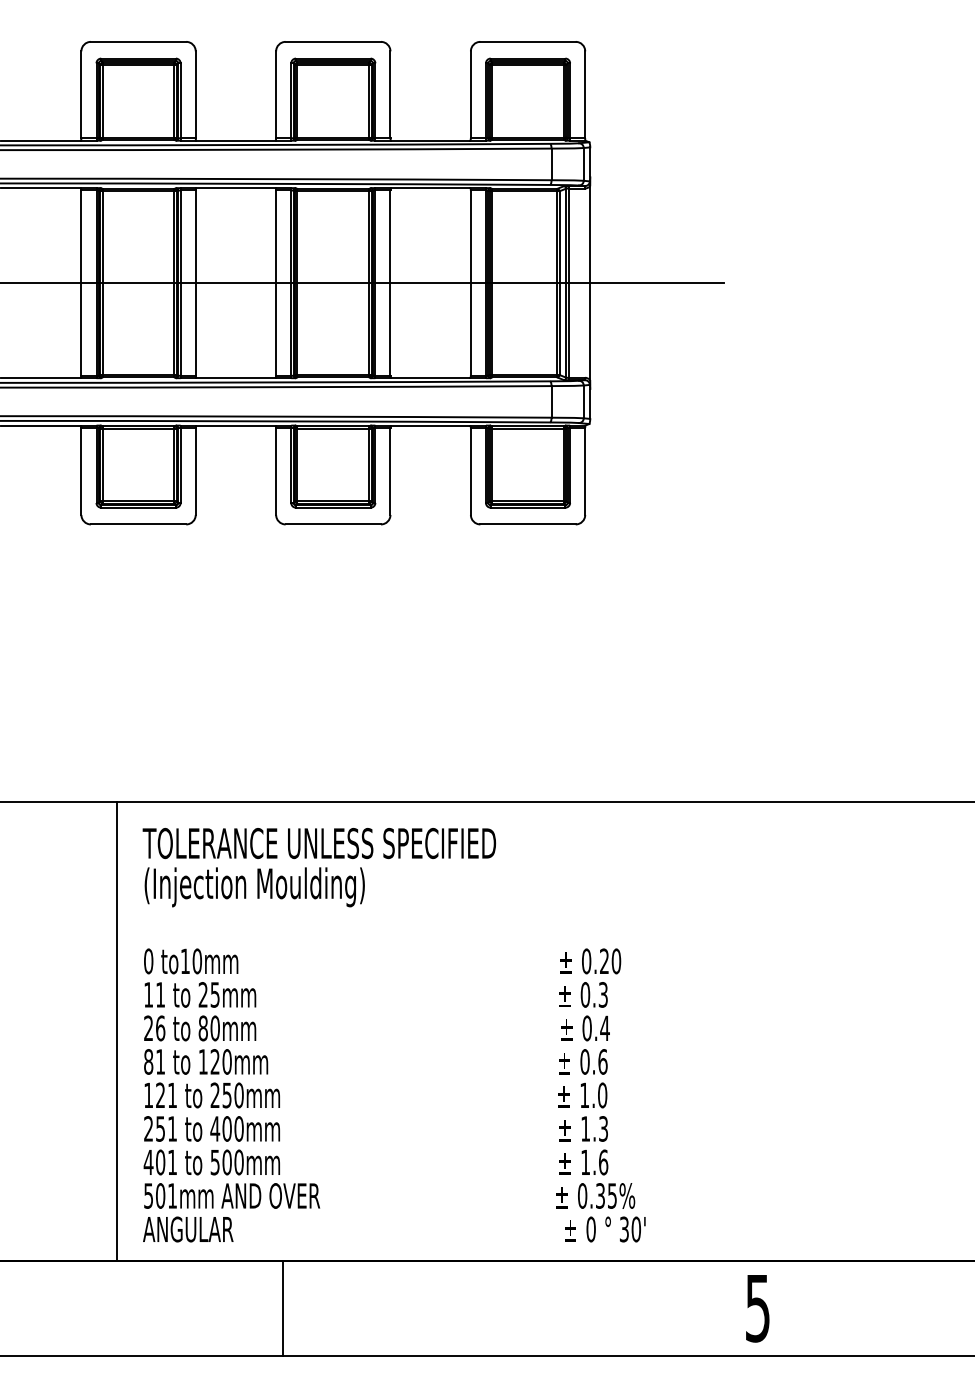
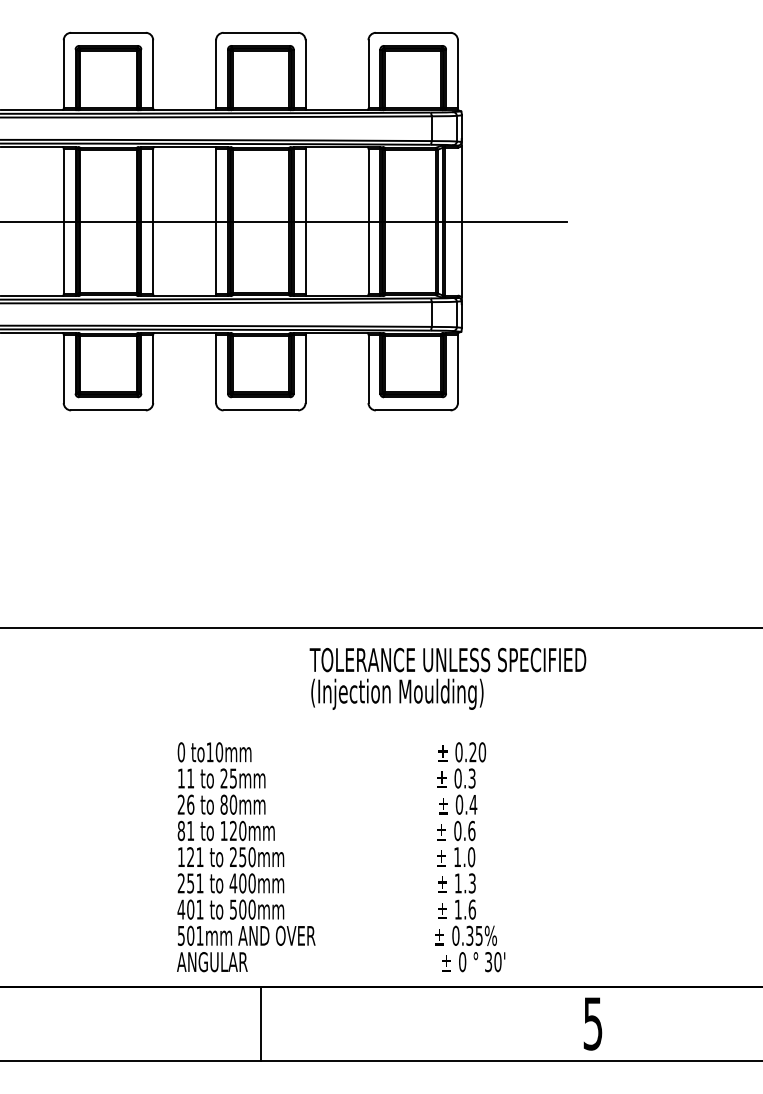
text: (318, 867) -> (447, 678), moved
line: (116, 1030) -> (91, 806), removed
text: (231, 1095) -> (246, 857), moved
line: (283, 1307) -> (260, 1023), moved

